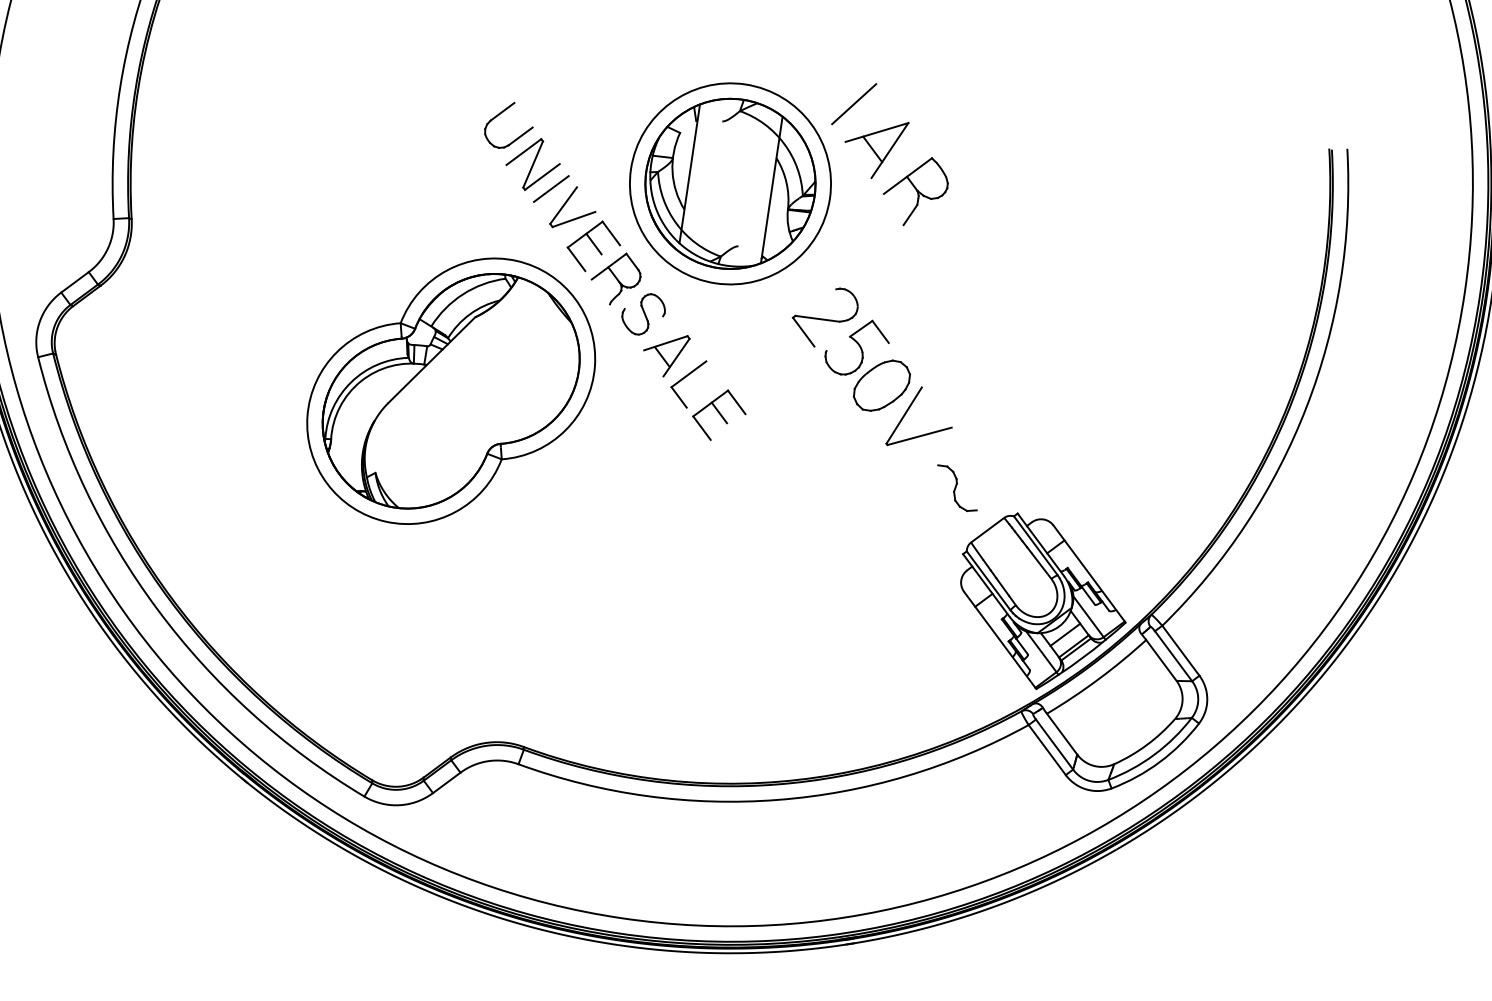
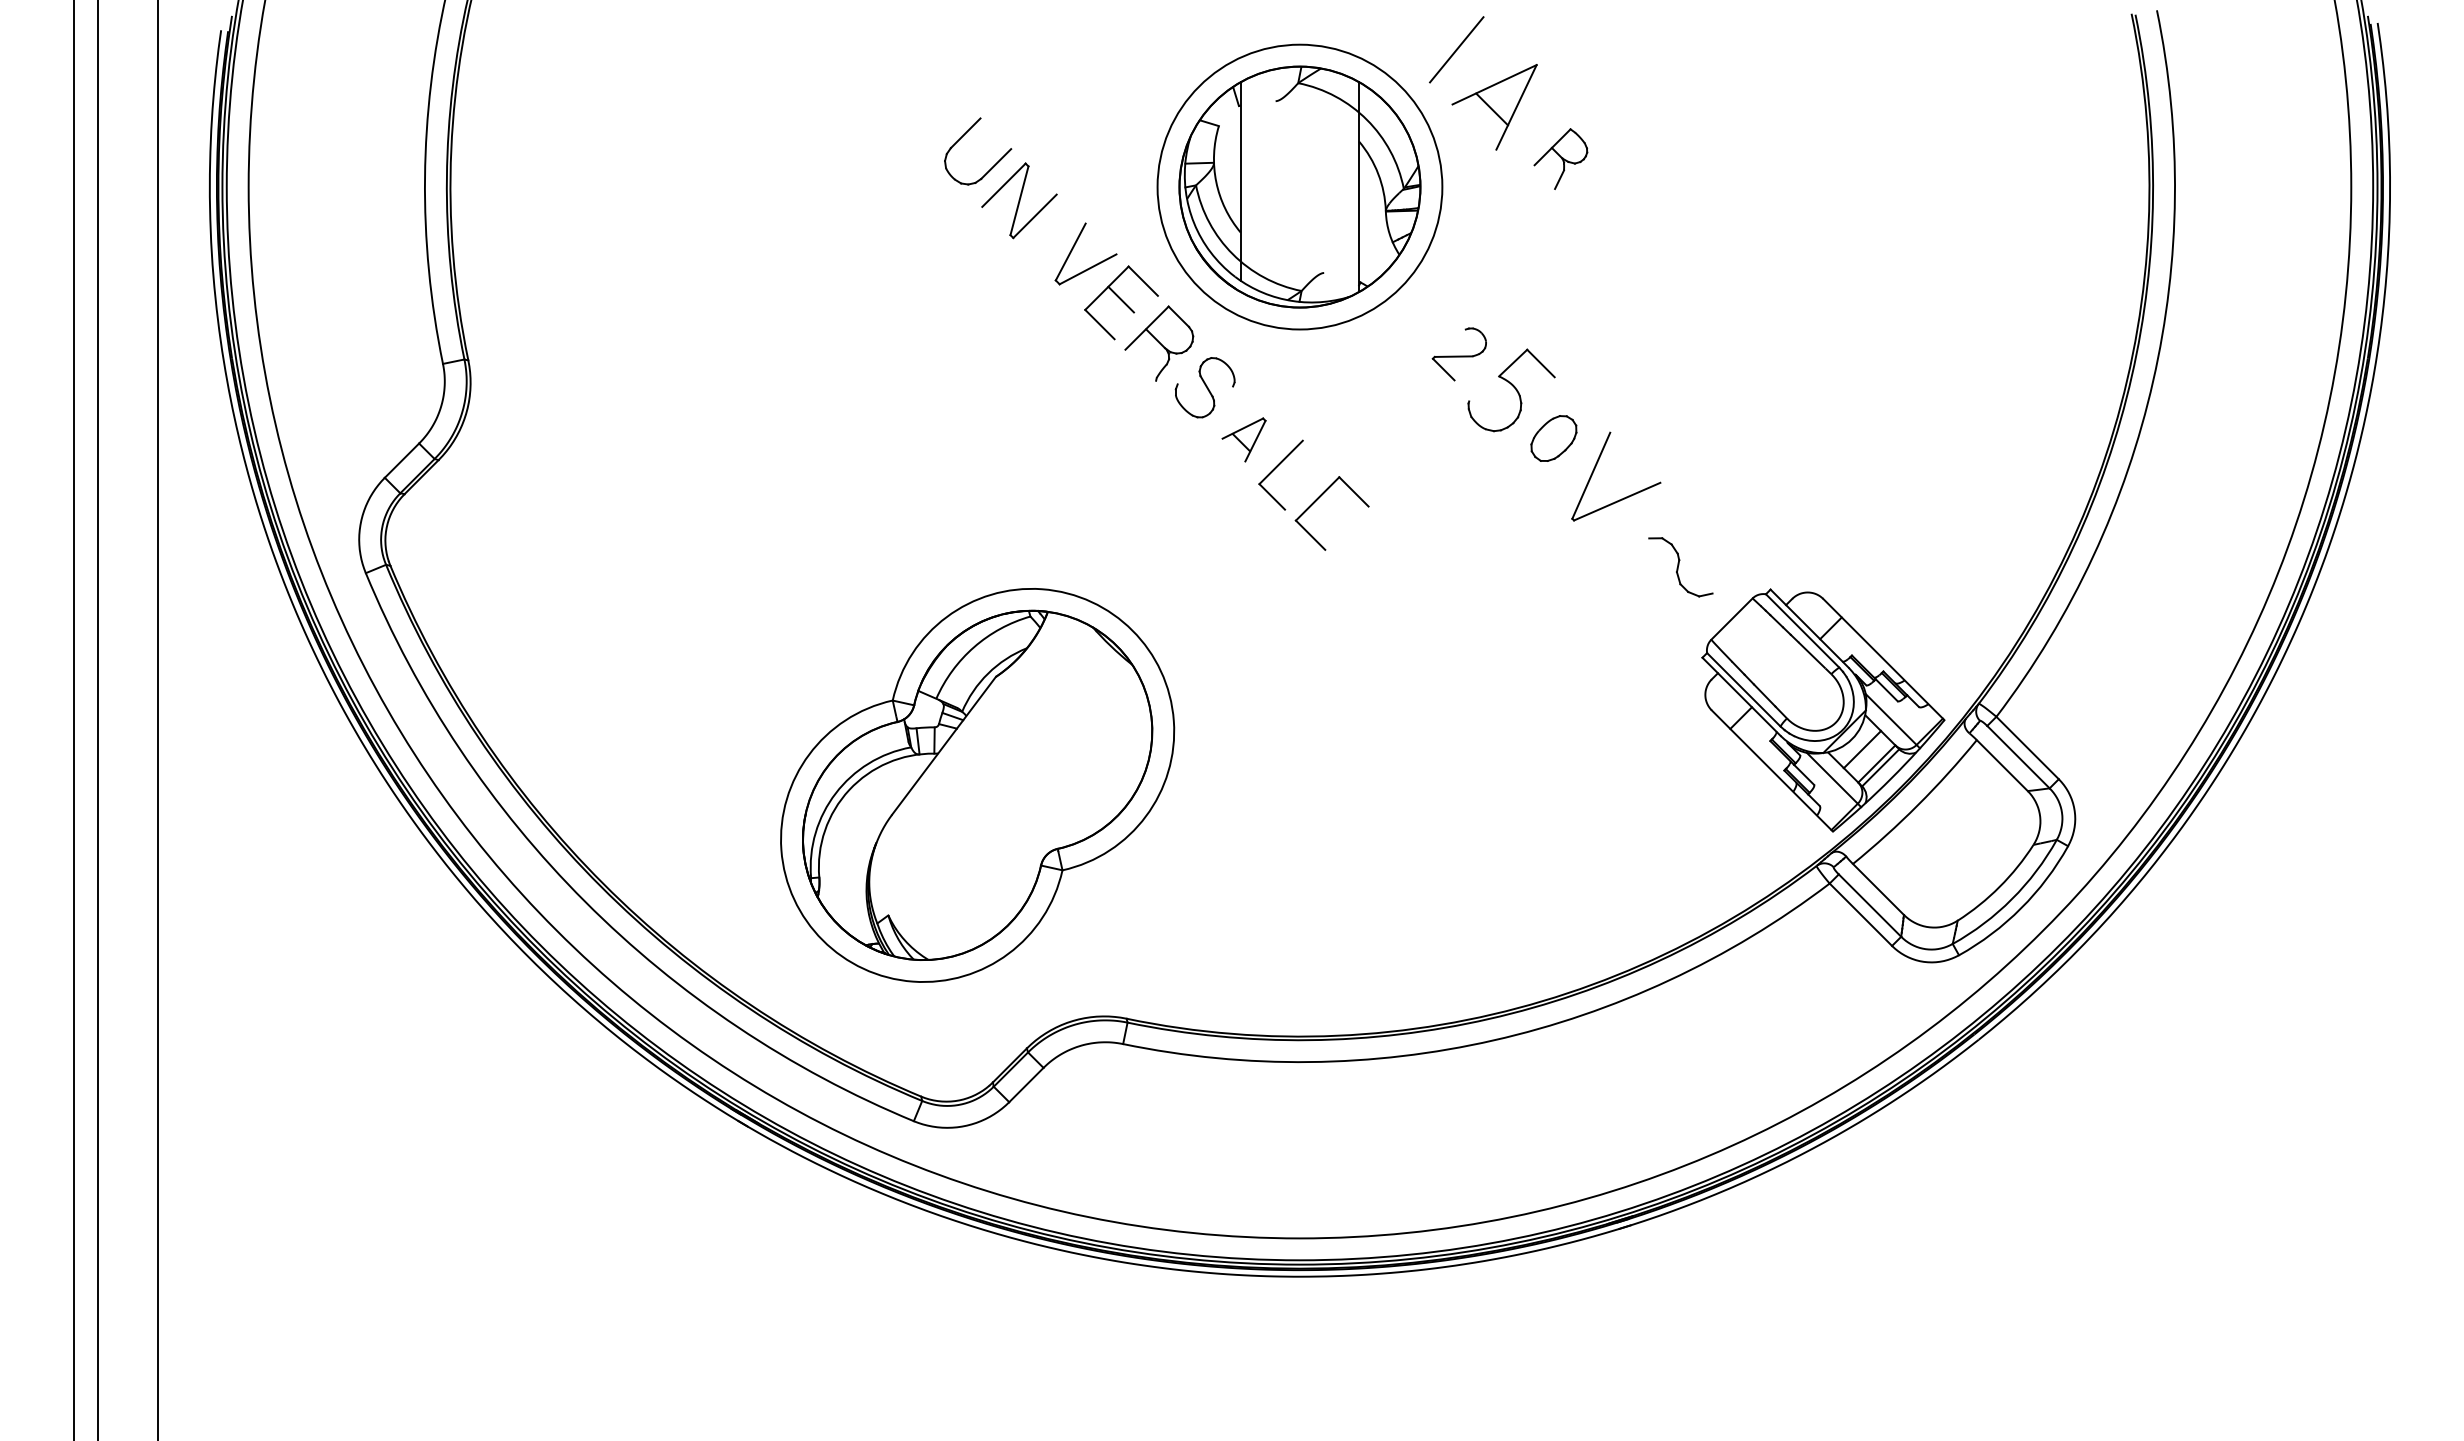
line: (550, 189) -> (1049, 231), removed
part: (915, 190) -> (1560, 158), size x0.6
part: (824, 317) -> (1459, 354), size x0.6
part: (664, 354) -> (1243, 439), size x0.7
part: (881, 385) -> (1553, 438), size x0.6
part: (451, 391) -> (977, 785), moved
line: (719, 413) -> (1331, 510), removed

